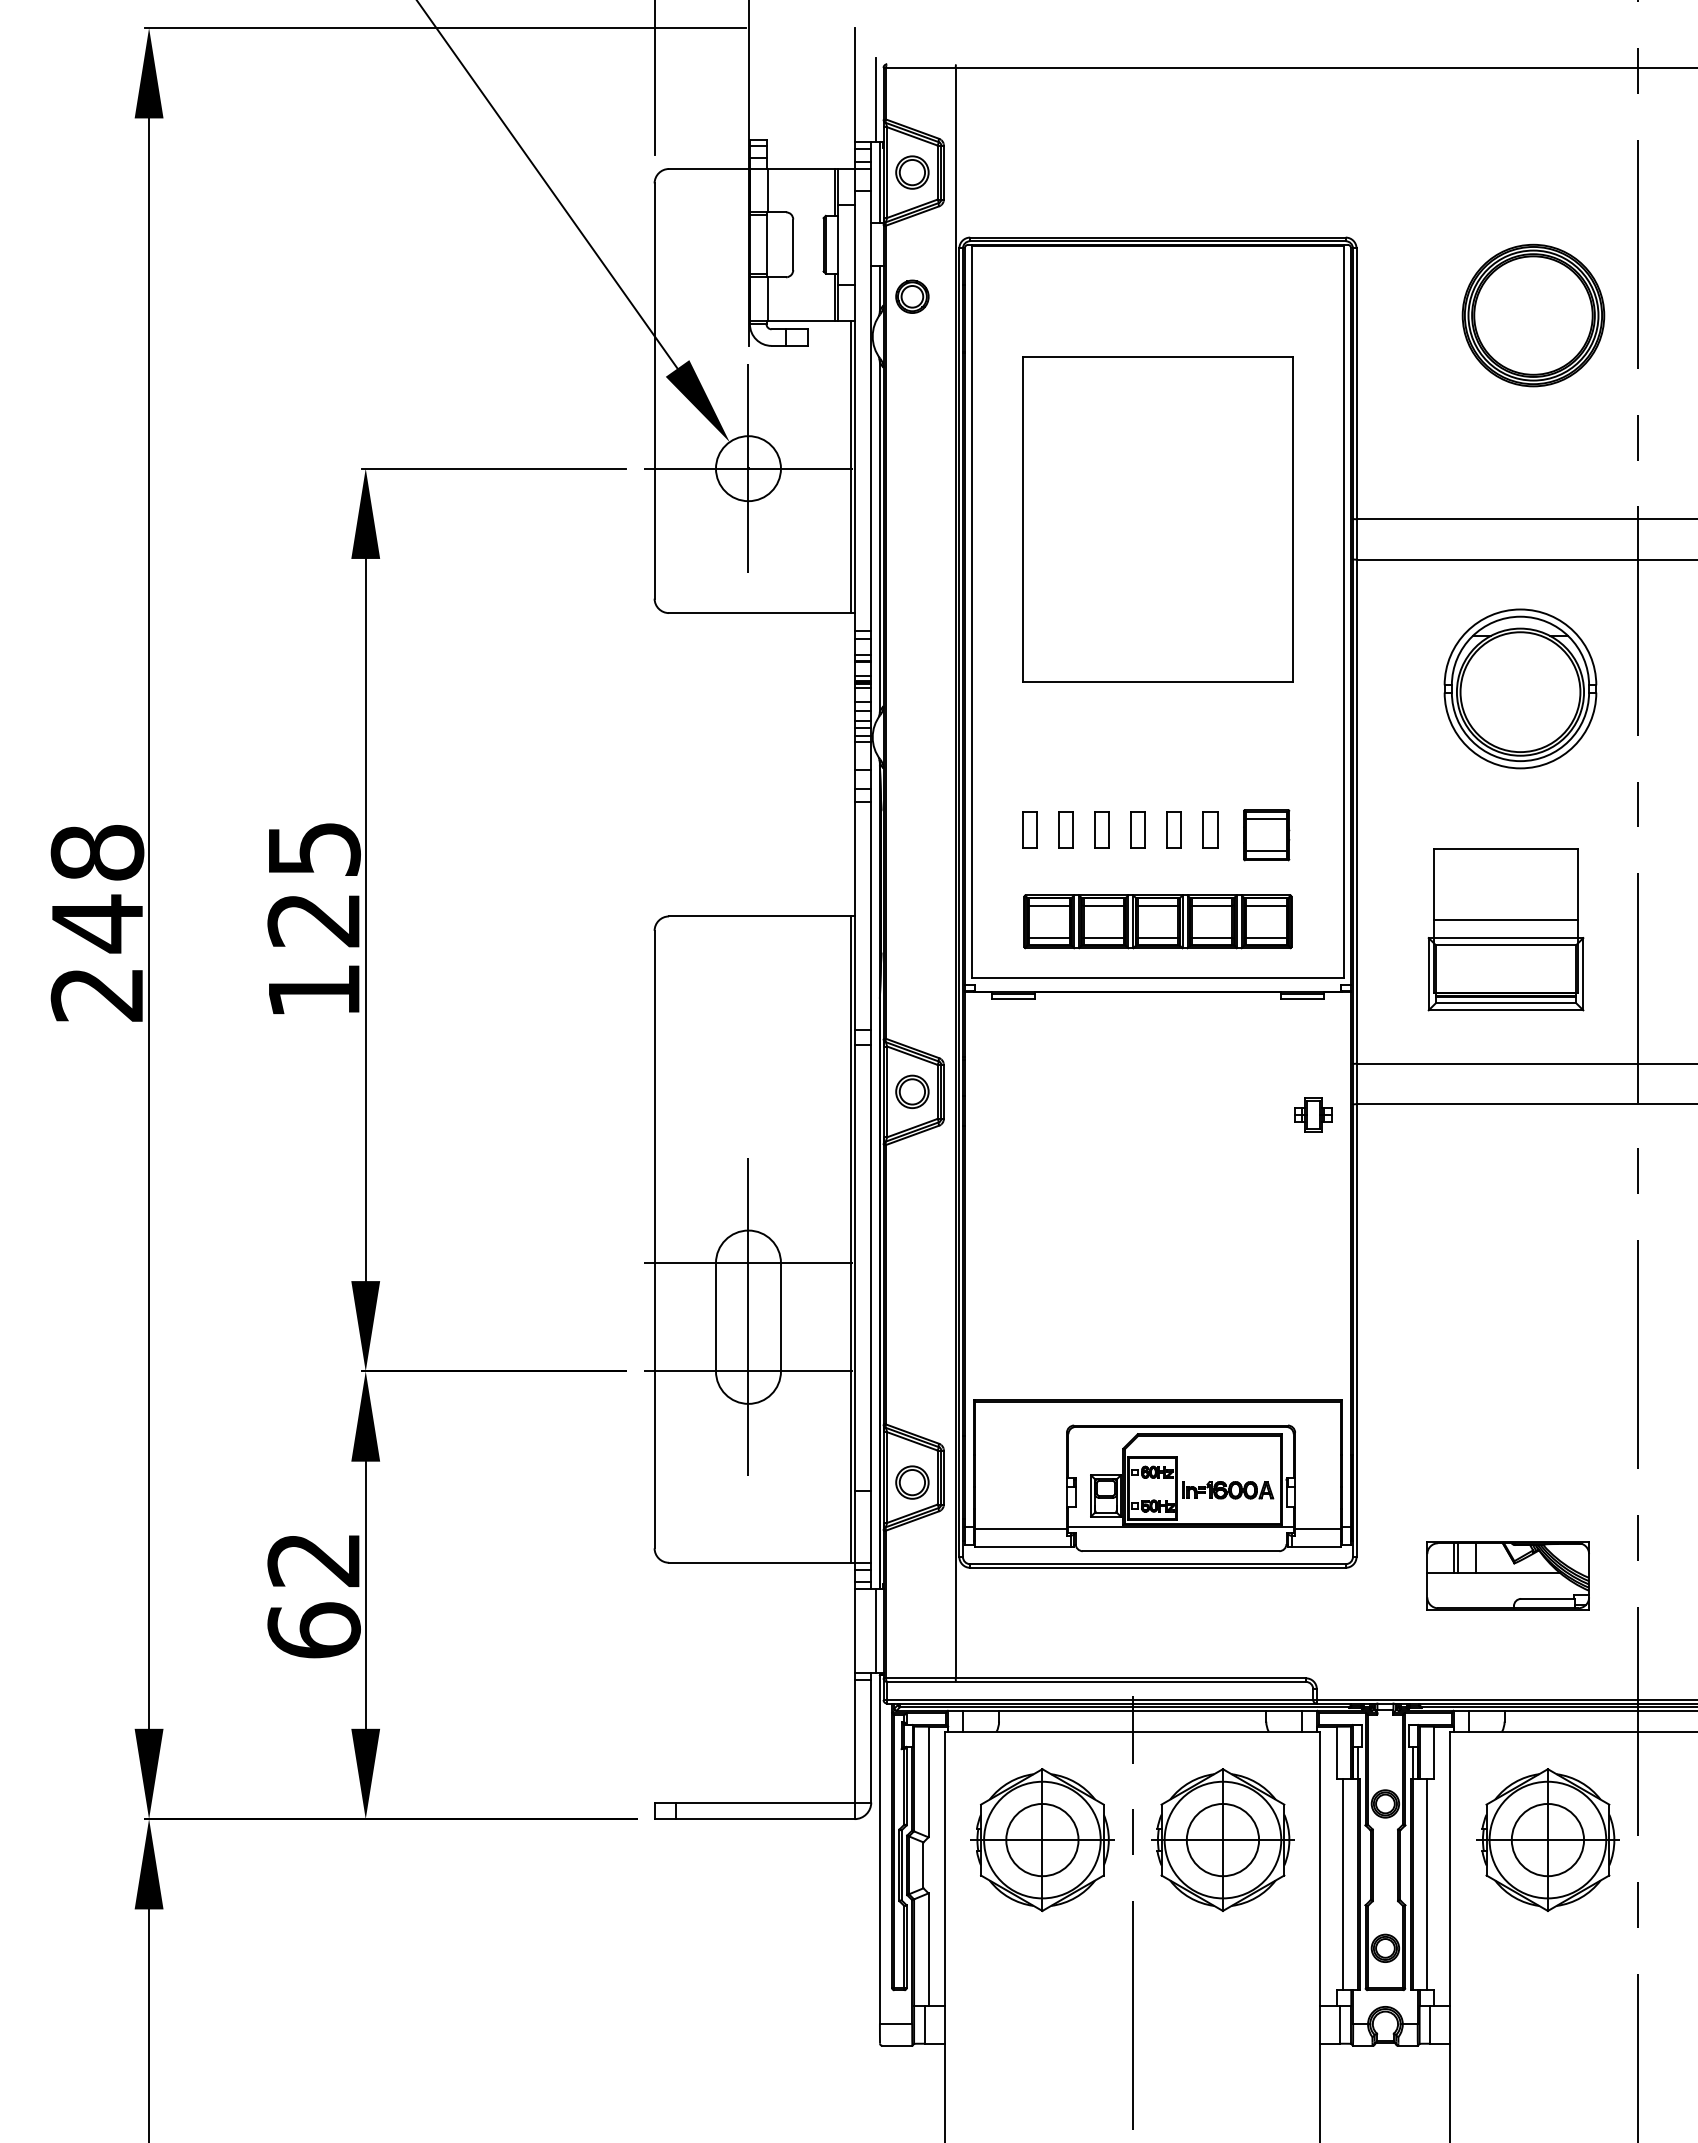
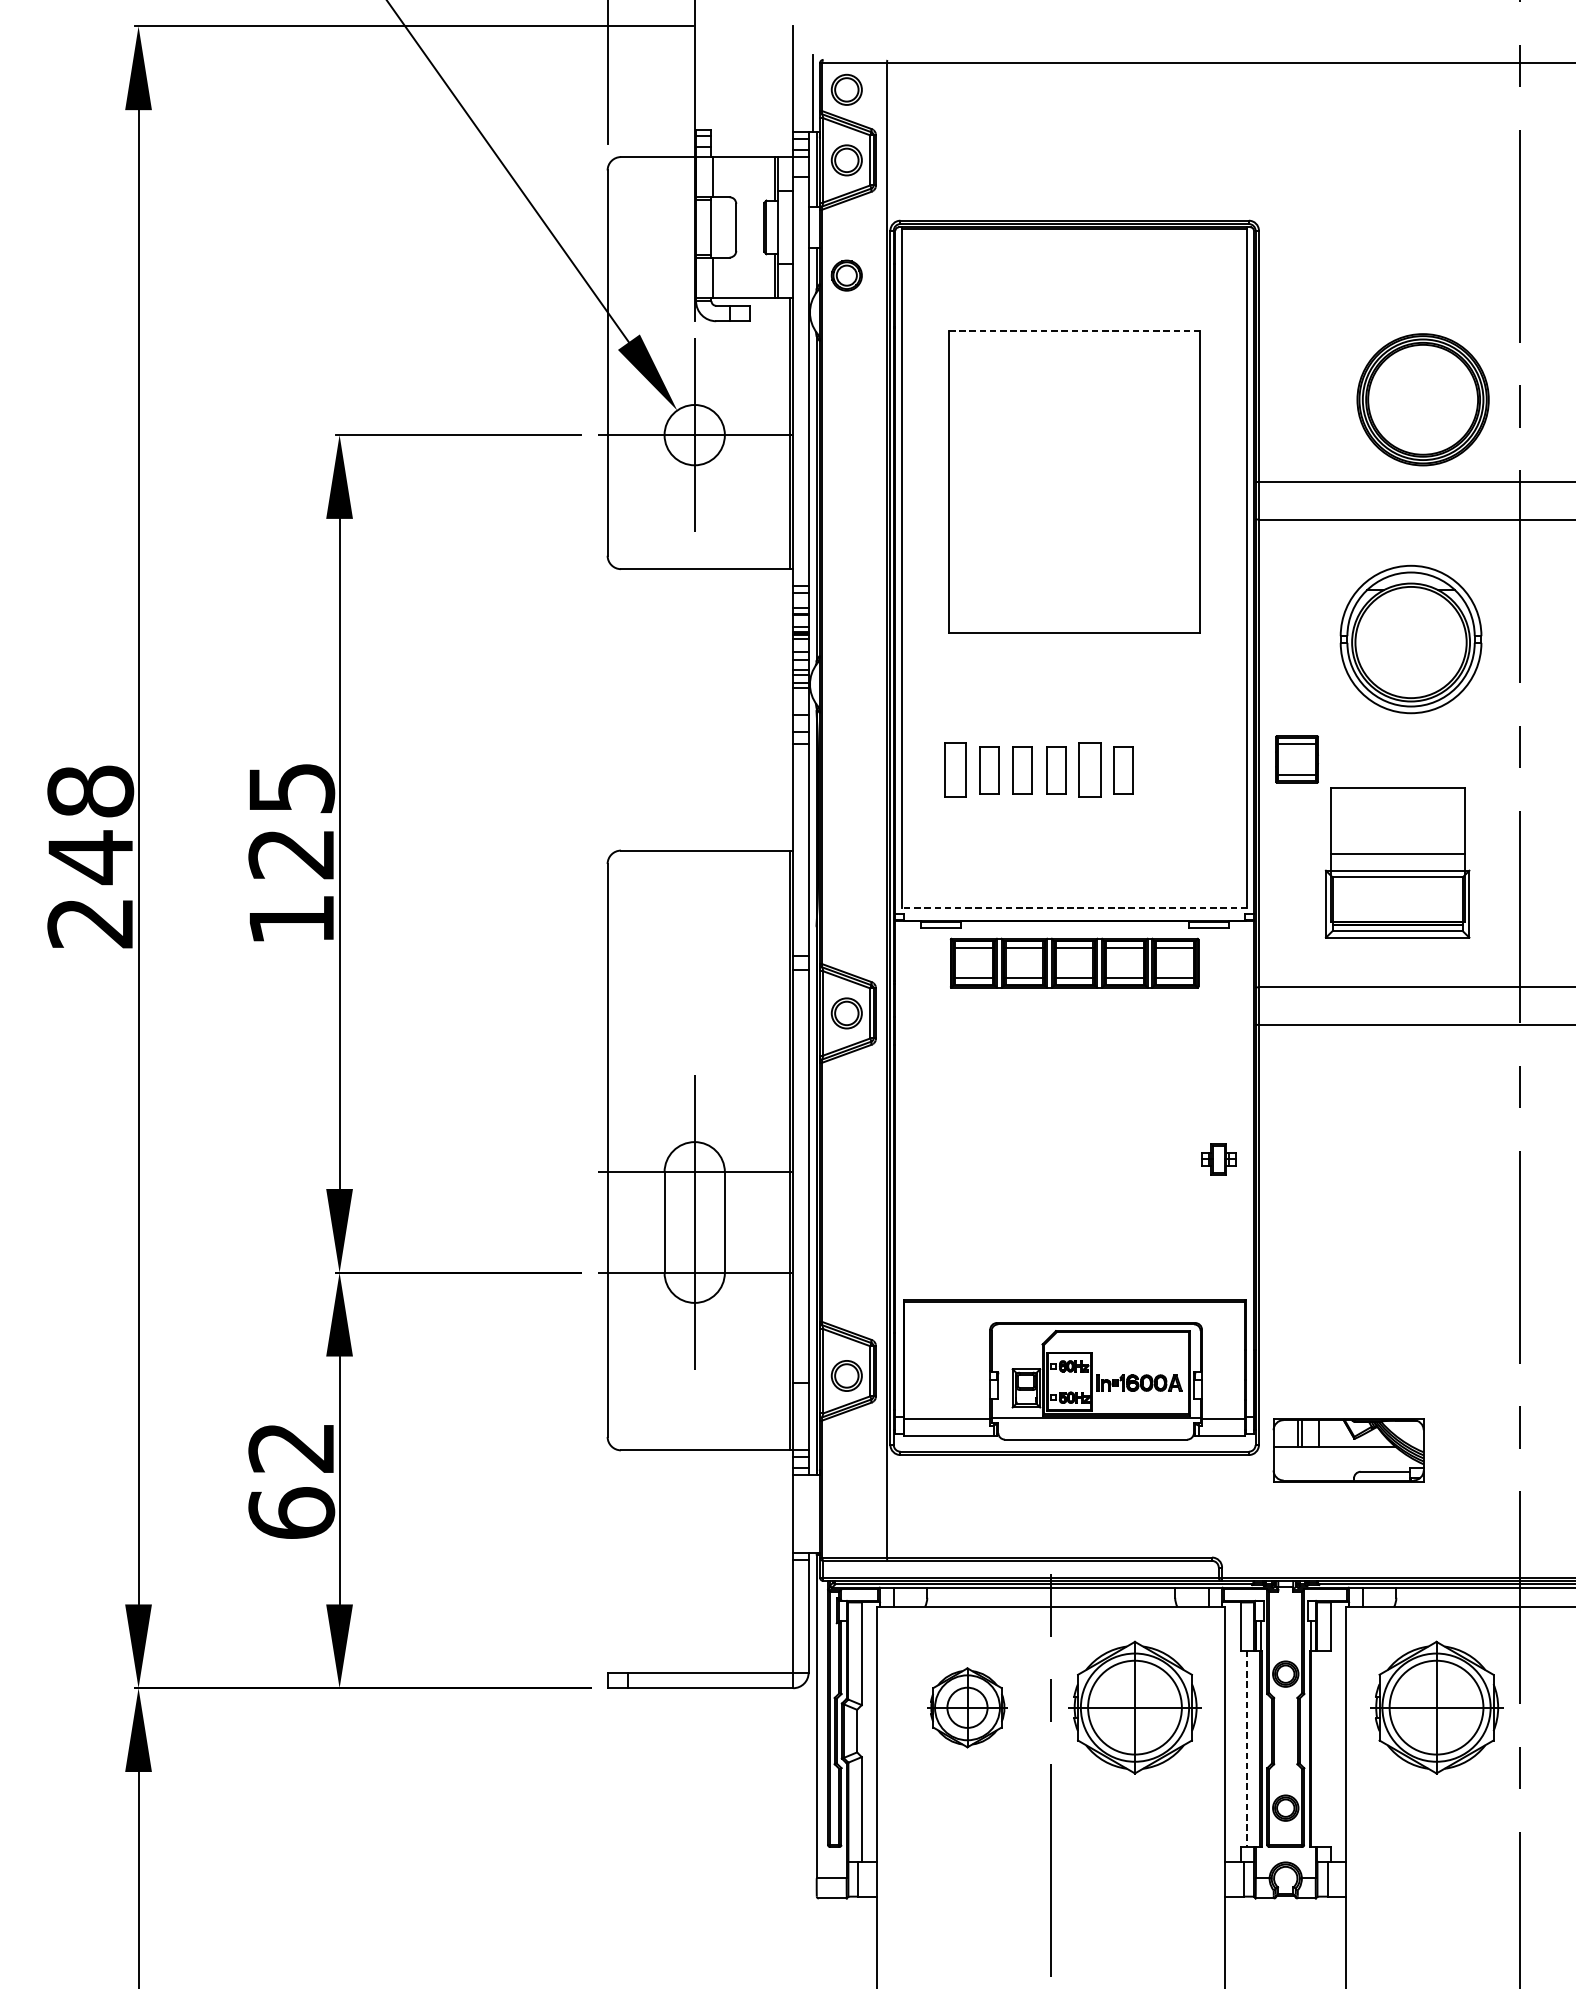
part: (912, 96) -> (846, 89), added
part: (1533, 315) -> (1423, 399), moved
line: (1158, 356) -> (1075, 331), solid -> dashed
part: (1029, 829) -> (955, 769), size x1.6
part: (1065, 829) -> (988, 769), size x1.4
part: (1101, 829) -> (1022, 769), size x1.4
part: (1137, 829) -> (1055, 769), size x1.4
part: (1173, 829) -> (1089, 769), size x1.6
part: (1210, 829) -> (1123, 769), size x1.4
part: (1266, 835) -> (1296, 759), moved
part: (1157, 921) -> (1074, 962), moved
line: (1157, 977) -> (1074, 907), solid -> dashed
part: (1313, 1114) -> (1219, 1158), moved
part: (1507, 1575) -> (1347, 1450), moved
line: (876, 1631) -> (813, 1514), removed
circle: (1222, 1839) -> (1134, 1707), size x1.4
circle: (1547, 1839) -> (1436, 1707), size x1.4
part: (1042, 1840) -> (967, 1708), size x0.6
line: (1343, 1884) -> (1246, 1748), solid -> dashed
line: (1427, 1884) -> (1324, 1748), removed

